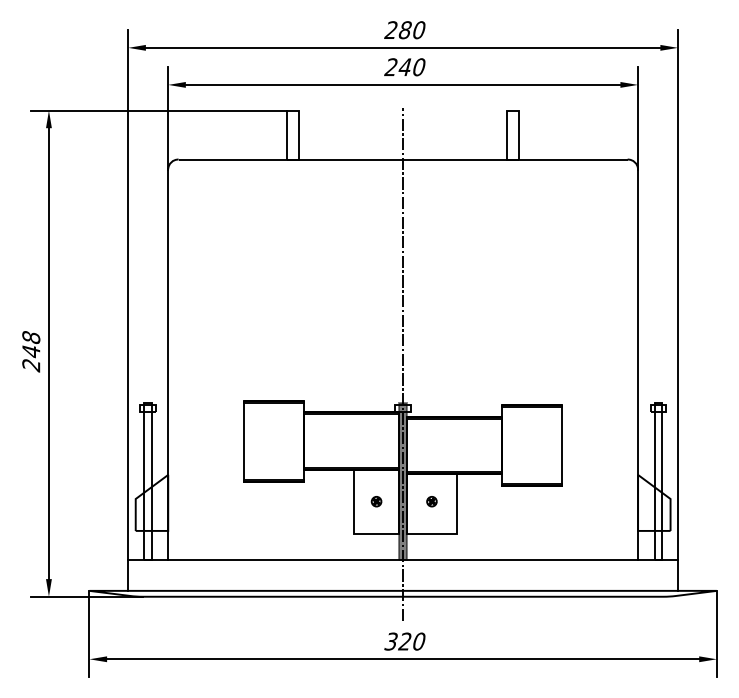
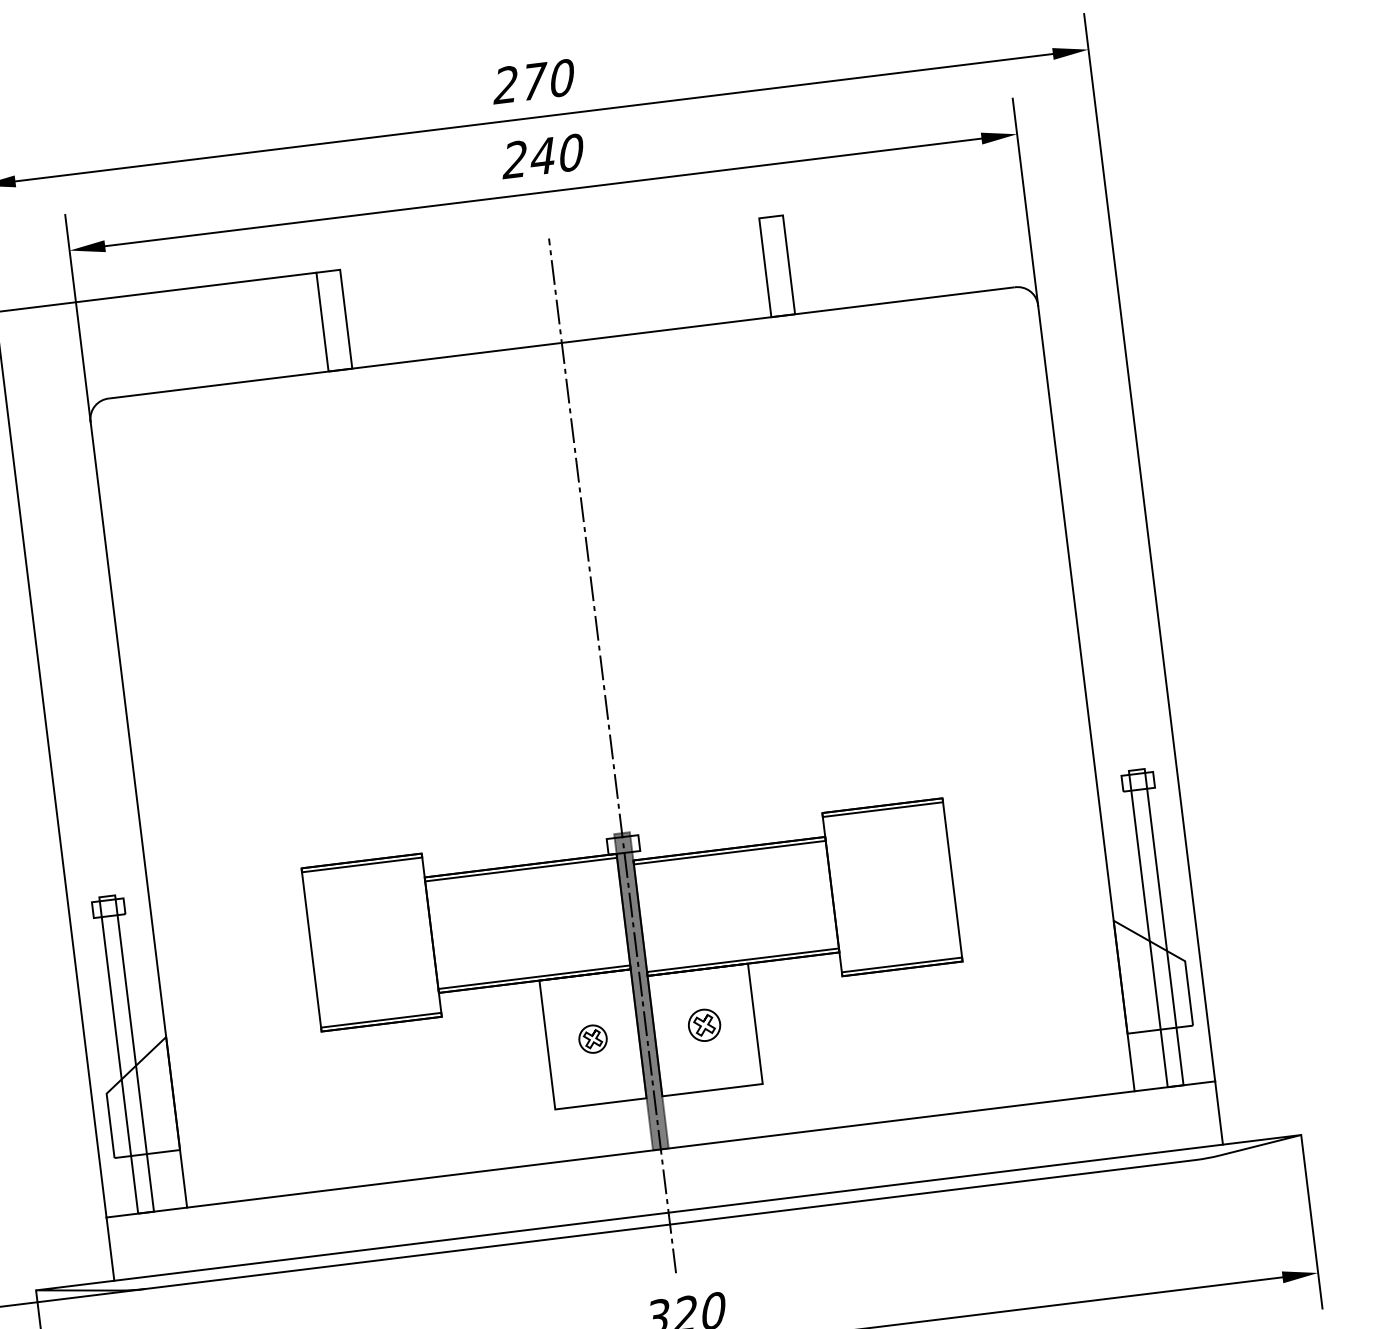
text: (405, 30) -> (534, 82), 280 -> 270
part: (376, 501) -> (592, 1039), size x1.4
part: (431, 501) -> (703, 1025), size x1.6

